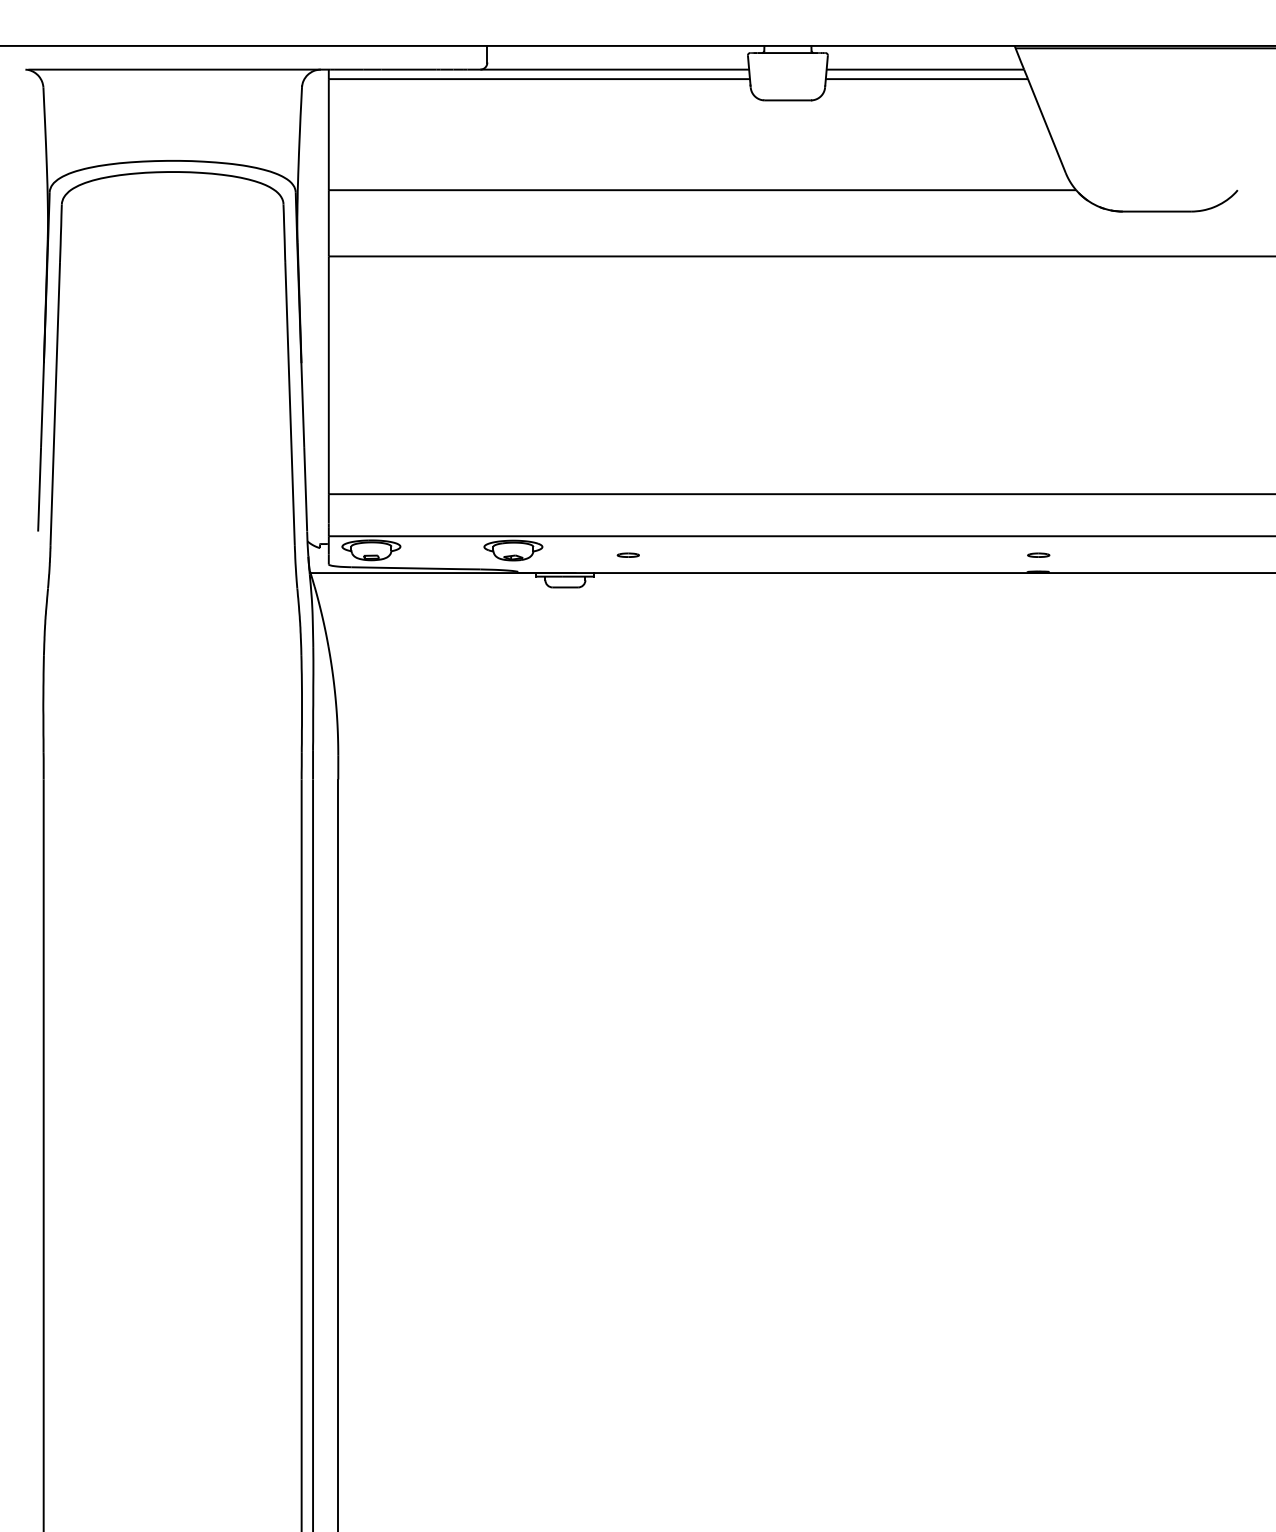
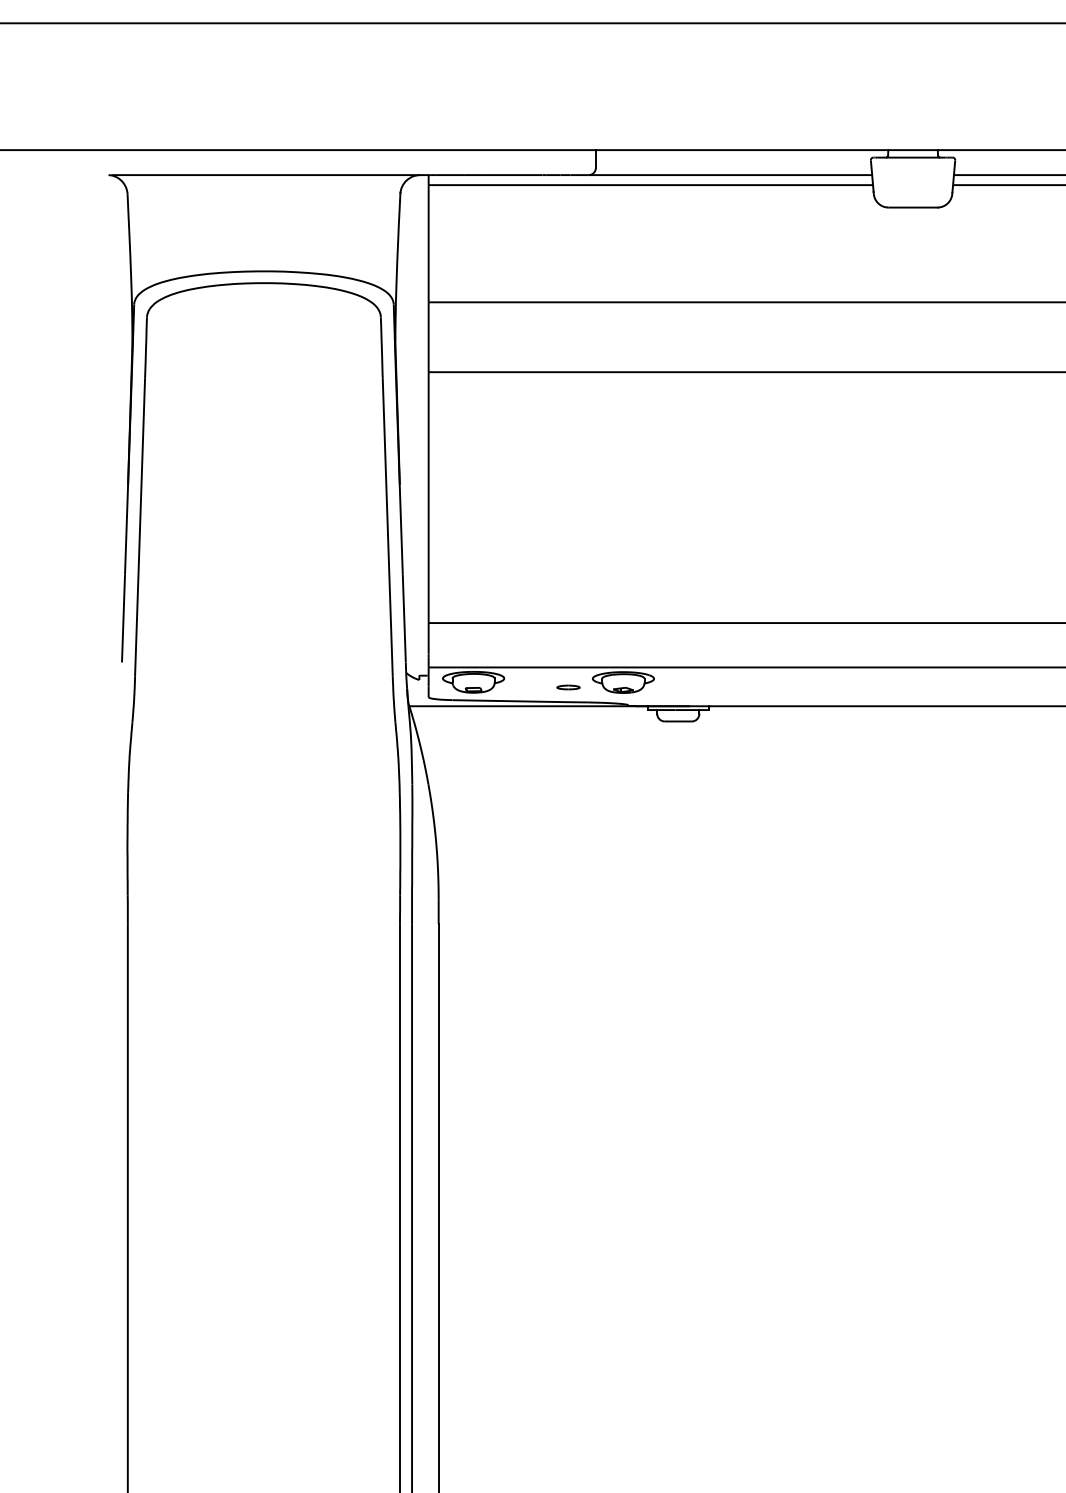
part: (627, 554) -> (567, 686), moved

